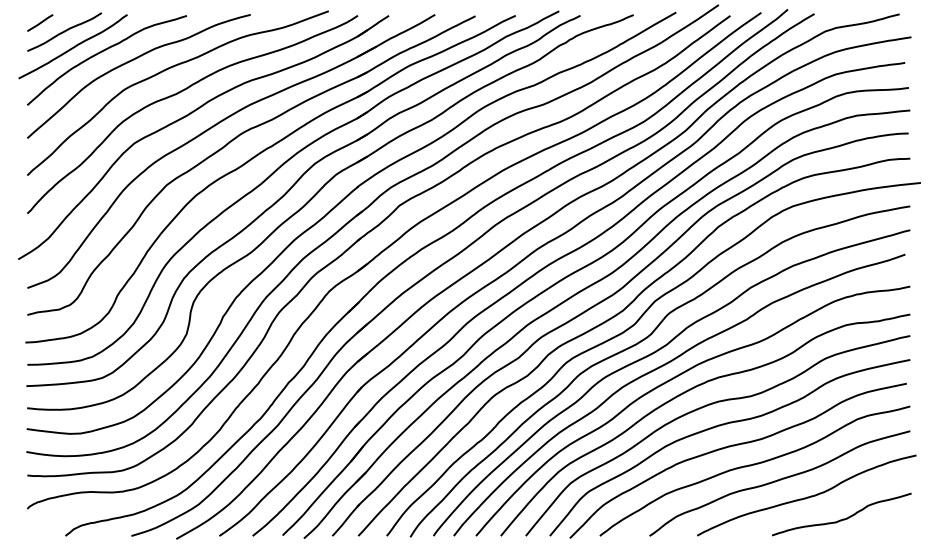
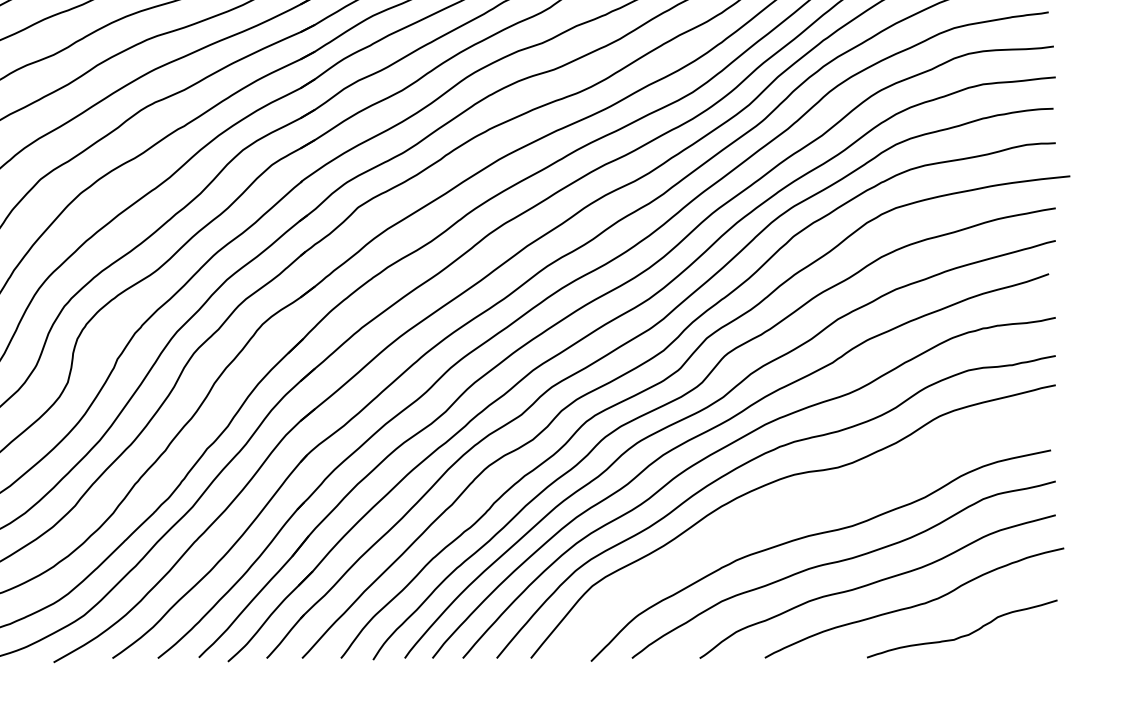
curve: (723, 425) -> (800, 507), removed

